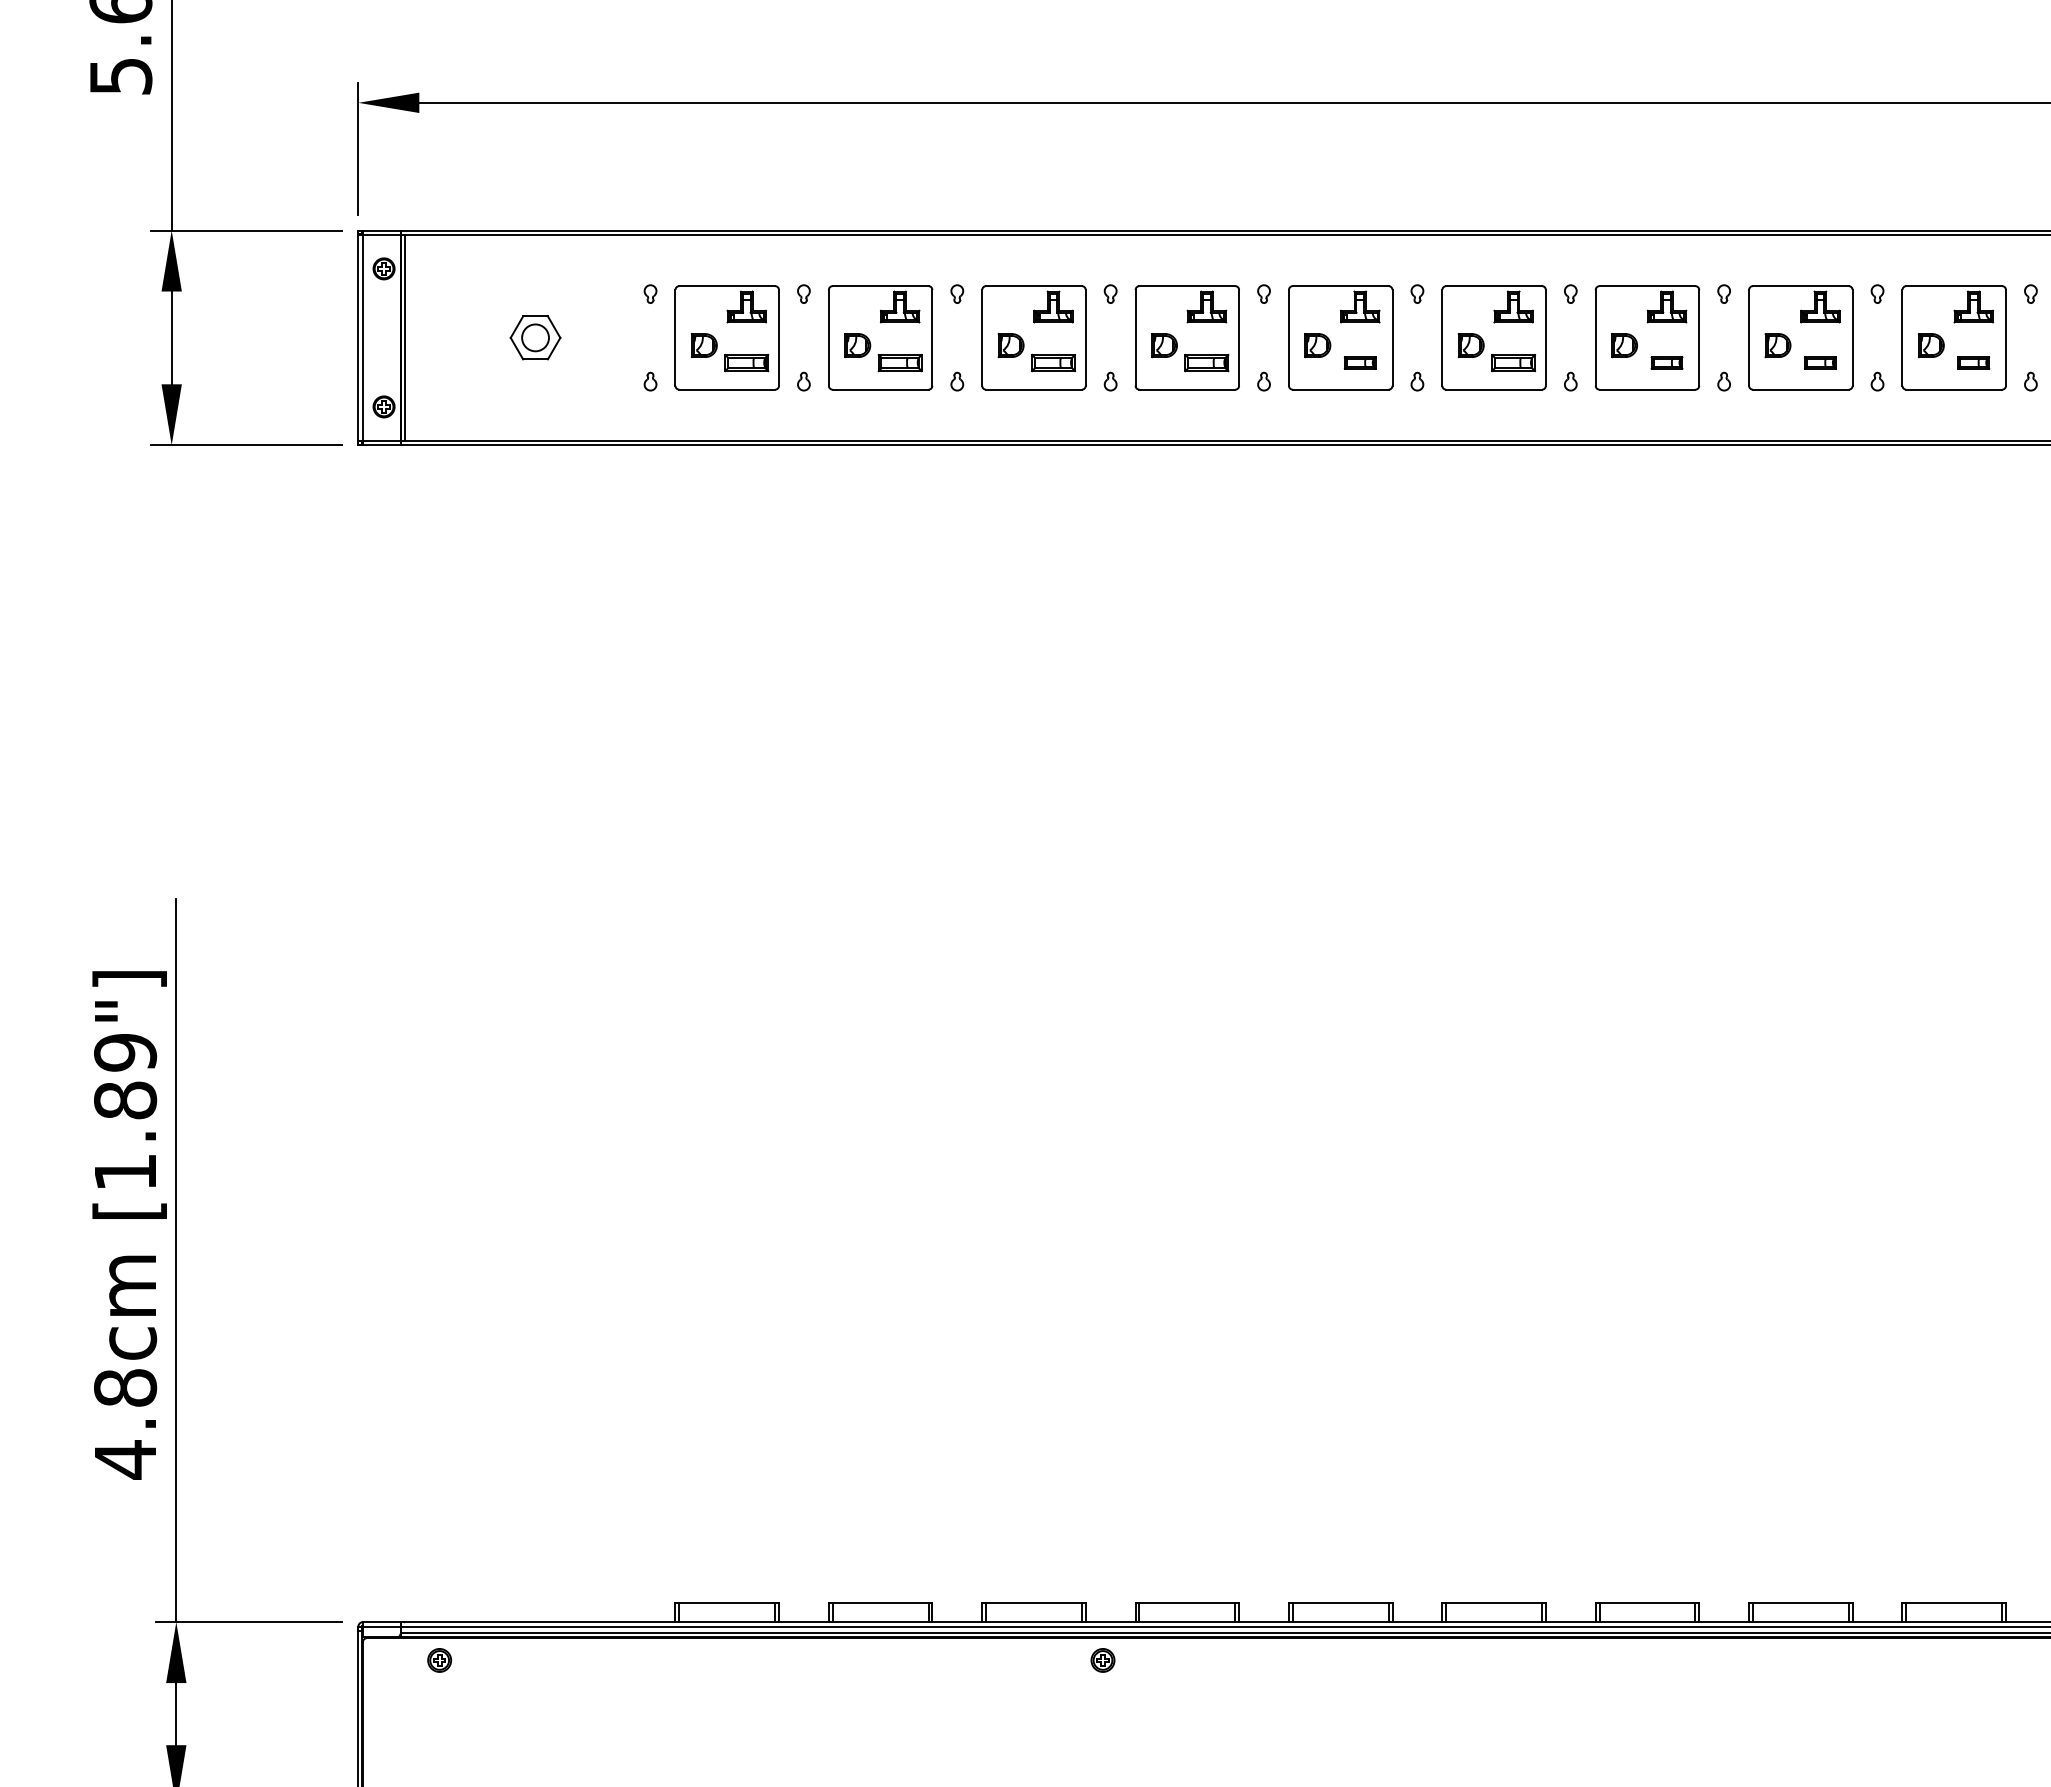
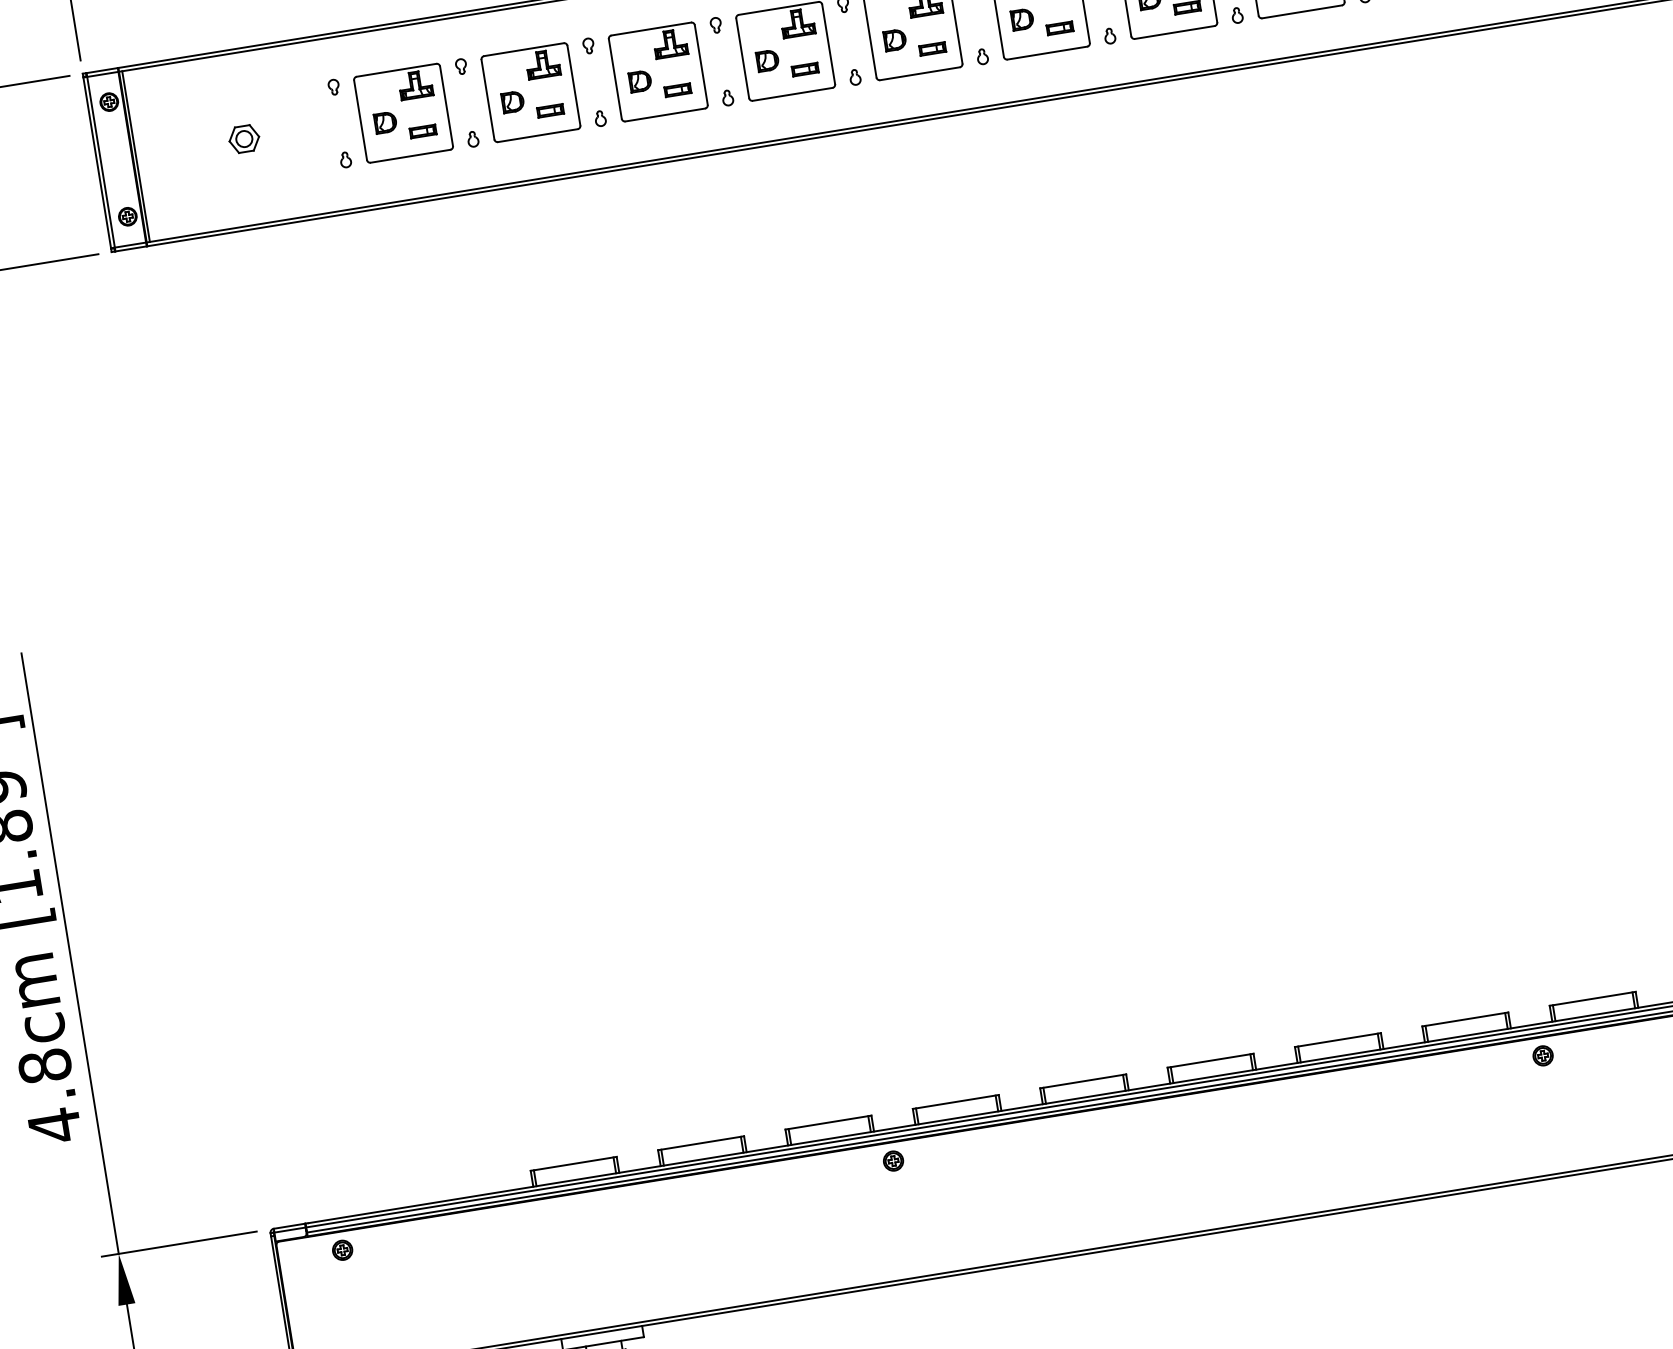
part: (535, 337) -> (244, 138), size x0.71
part: (746, 362) -> (422, 131), size x0.71
part: (899, 362) -> (549, 110), size x0.71
part: (1053, 362) -> (677, 89), size x0.71
part: (1206, 362) -> (804, 69), size x0.71
part: (1513, 362) -> (1059, 27), size x0.71
part: (1884, 1660) -> (1542, 1056), added

